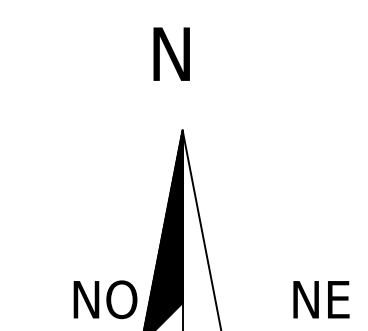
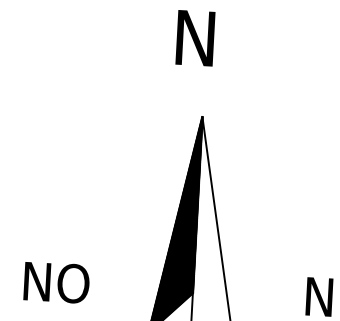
text: (105, 299) -> (56, 282), moved

